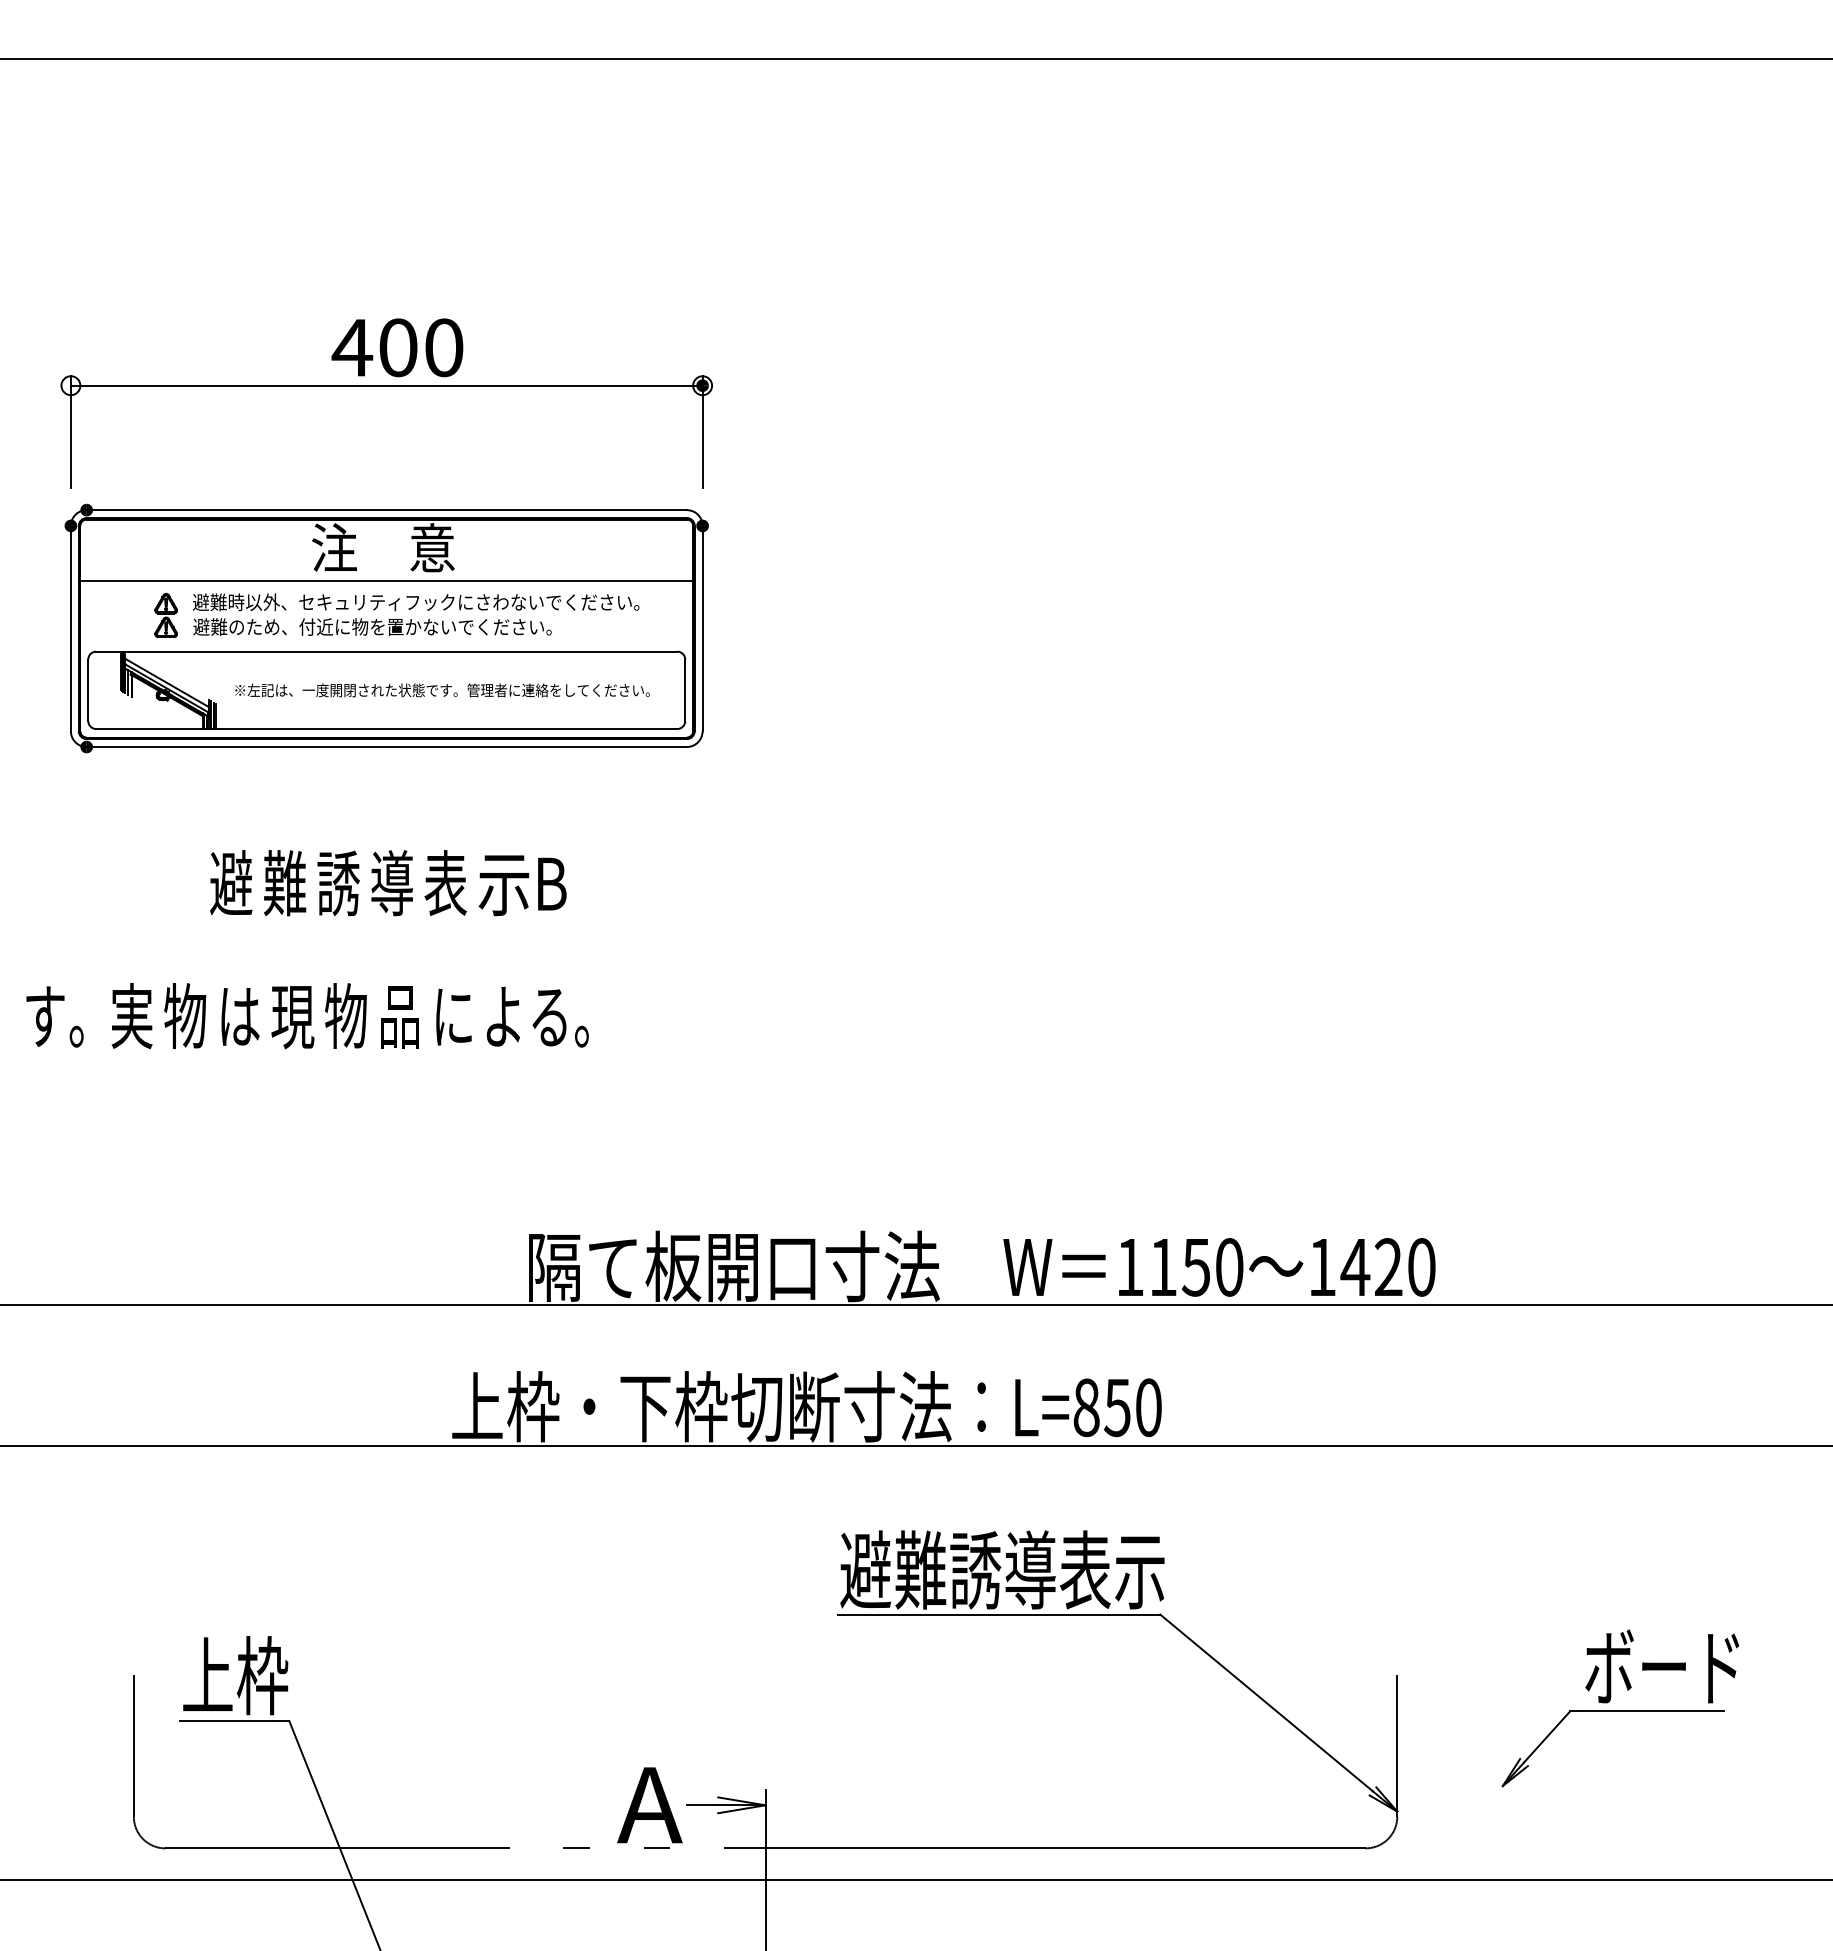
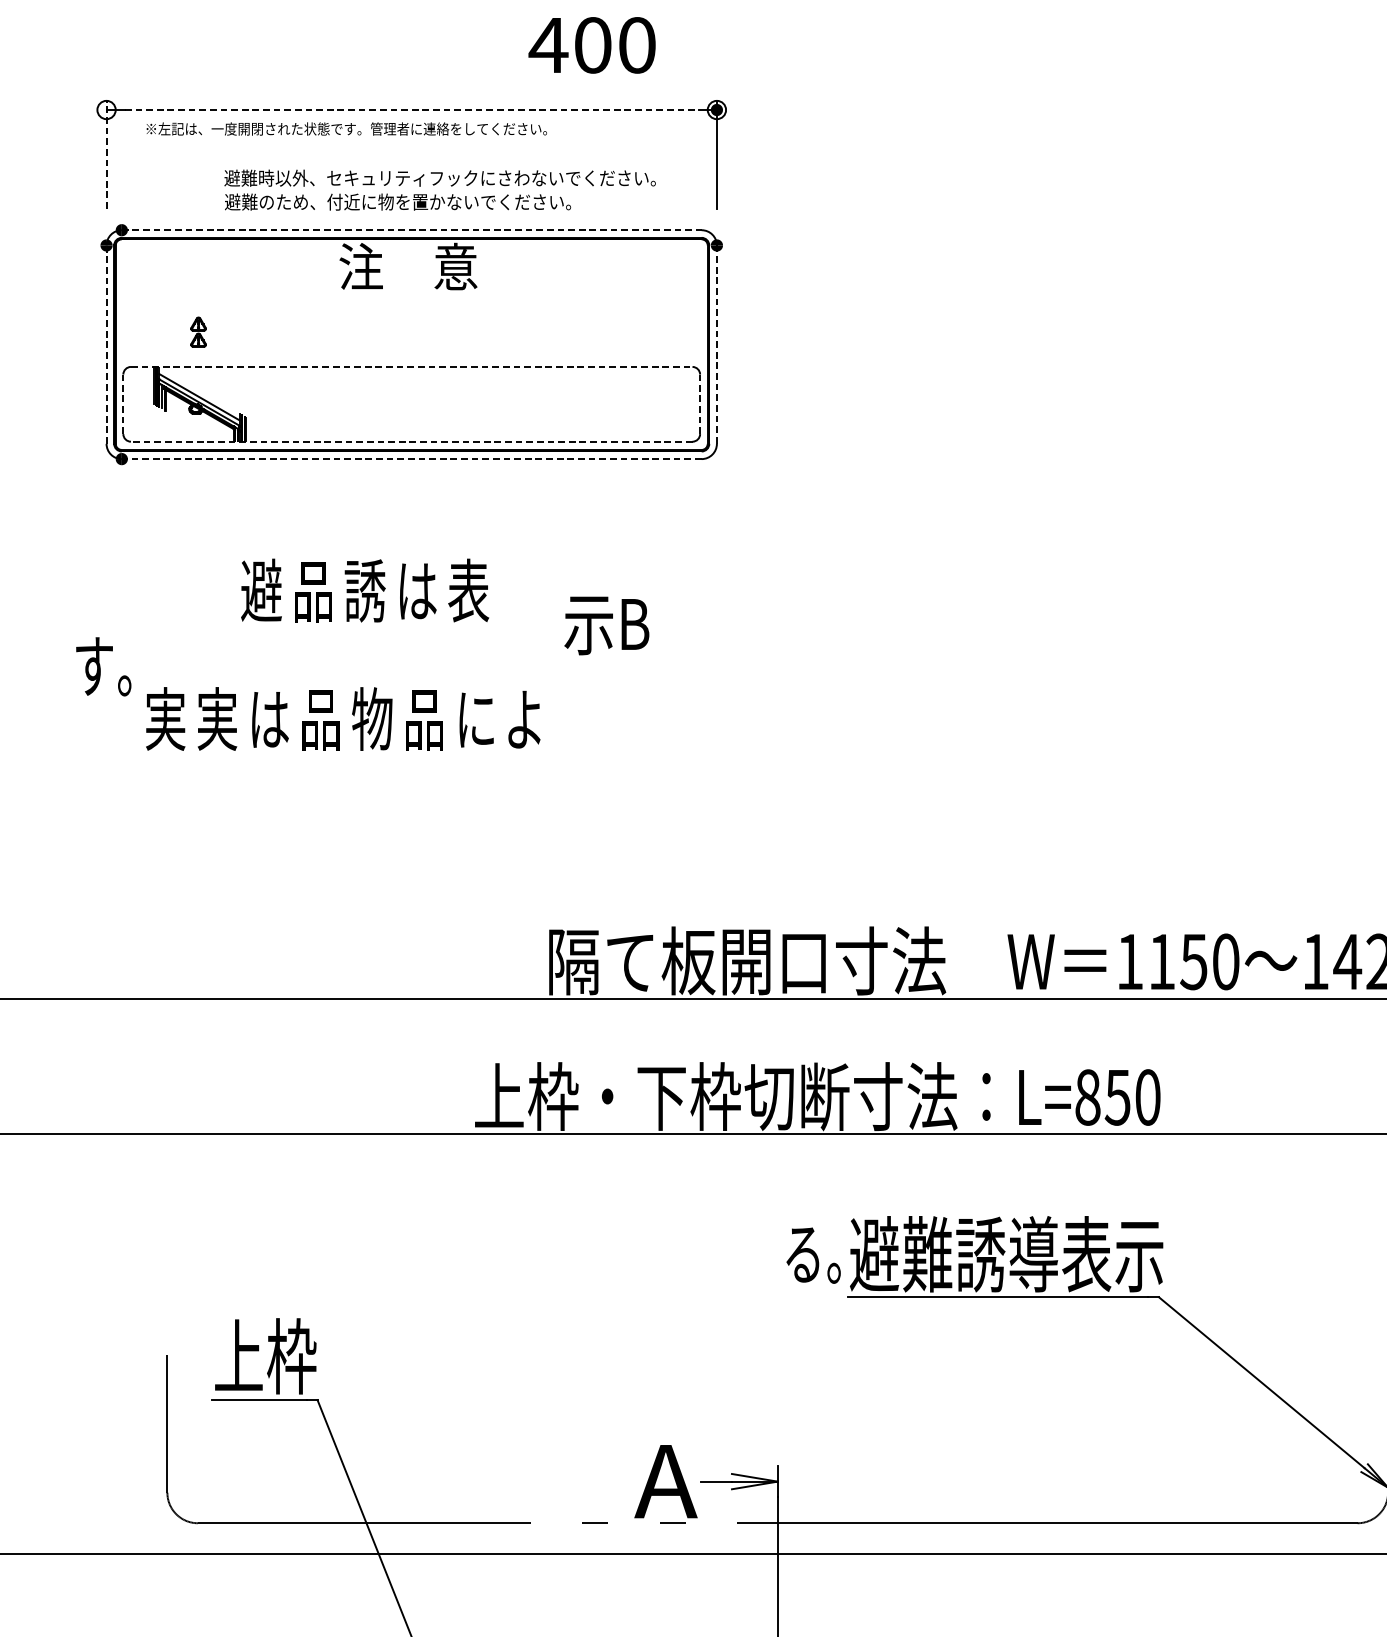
text: (397, 347) -> (592, 45), moved
line: (386, 385) -> (411, 109), solid -> dashed
line: (70, 432) -> (106, 155), solid -> dashed
line: (387, 510) -> (412, 230), solid -> dashed
line: (386, 581) -> (411, 299), removed
text: (416, 614) -> (440, 190), moved
part: (165, 615) -> (197, 332), size x0.7
line: (70, 628) -> (106, 344), solid -> dashed
line: (702, 628) -> (716, 344), solid -> dashed
line: (386, 651) -> (411, 366), solid -> dashed
line: (88, 690) -> (123, 404), solid -> dashed
text: (442, 690) -> (346, 129), moved
line: (685, 690) -> (700, 404), solid -> dashed
line: (386, 729) -> (411, 442), solid -> dashed
line: (386, 747) -> (411, 459), solid -> dashed
text: (285, 883) -> (313, 590), 難 -> 品
text: (392, 883) -> (417, 590), 導 -> は
text: (522, 885) -> (606, 625), moved
text: (54, 1016) -> (103, 666), moved
text: (185, 1016) -> (217, 719), 物 -> 実
text: (292, 1017) -> (320, 720), 現 -> 品
text: (560, 1018) -> (813, 1255), moved

